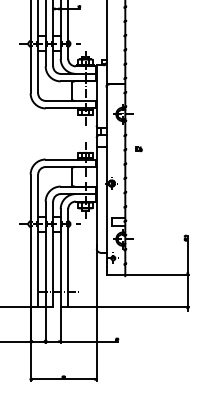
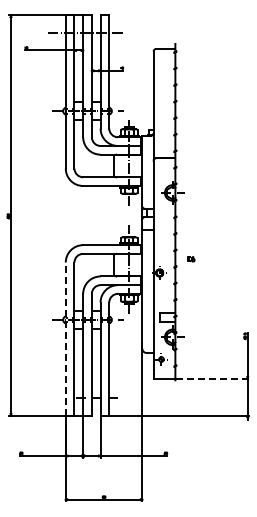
part: (139, 149) -> (191, 259), moved
line: (30, 241) -> (65, 339), solid -> dashed
line: (157, 274) -> (212, 378), solid -> dashed

